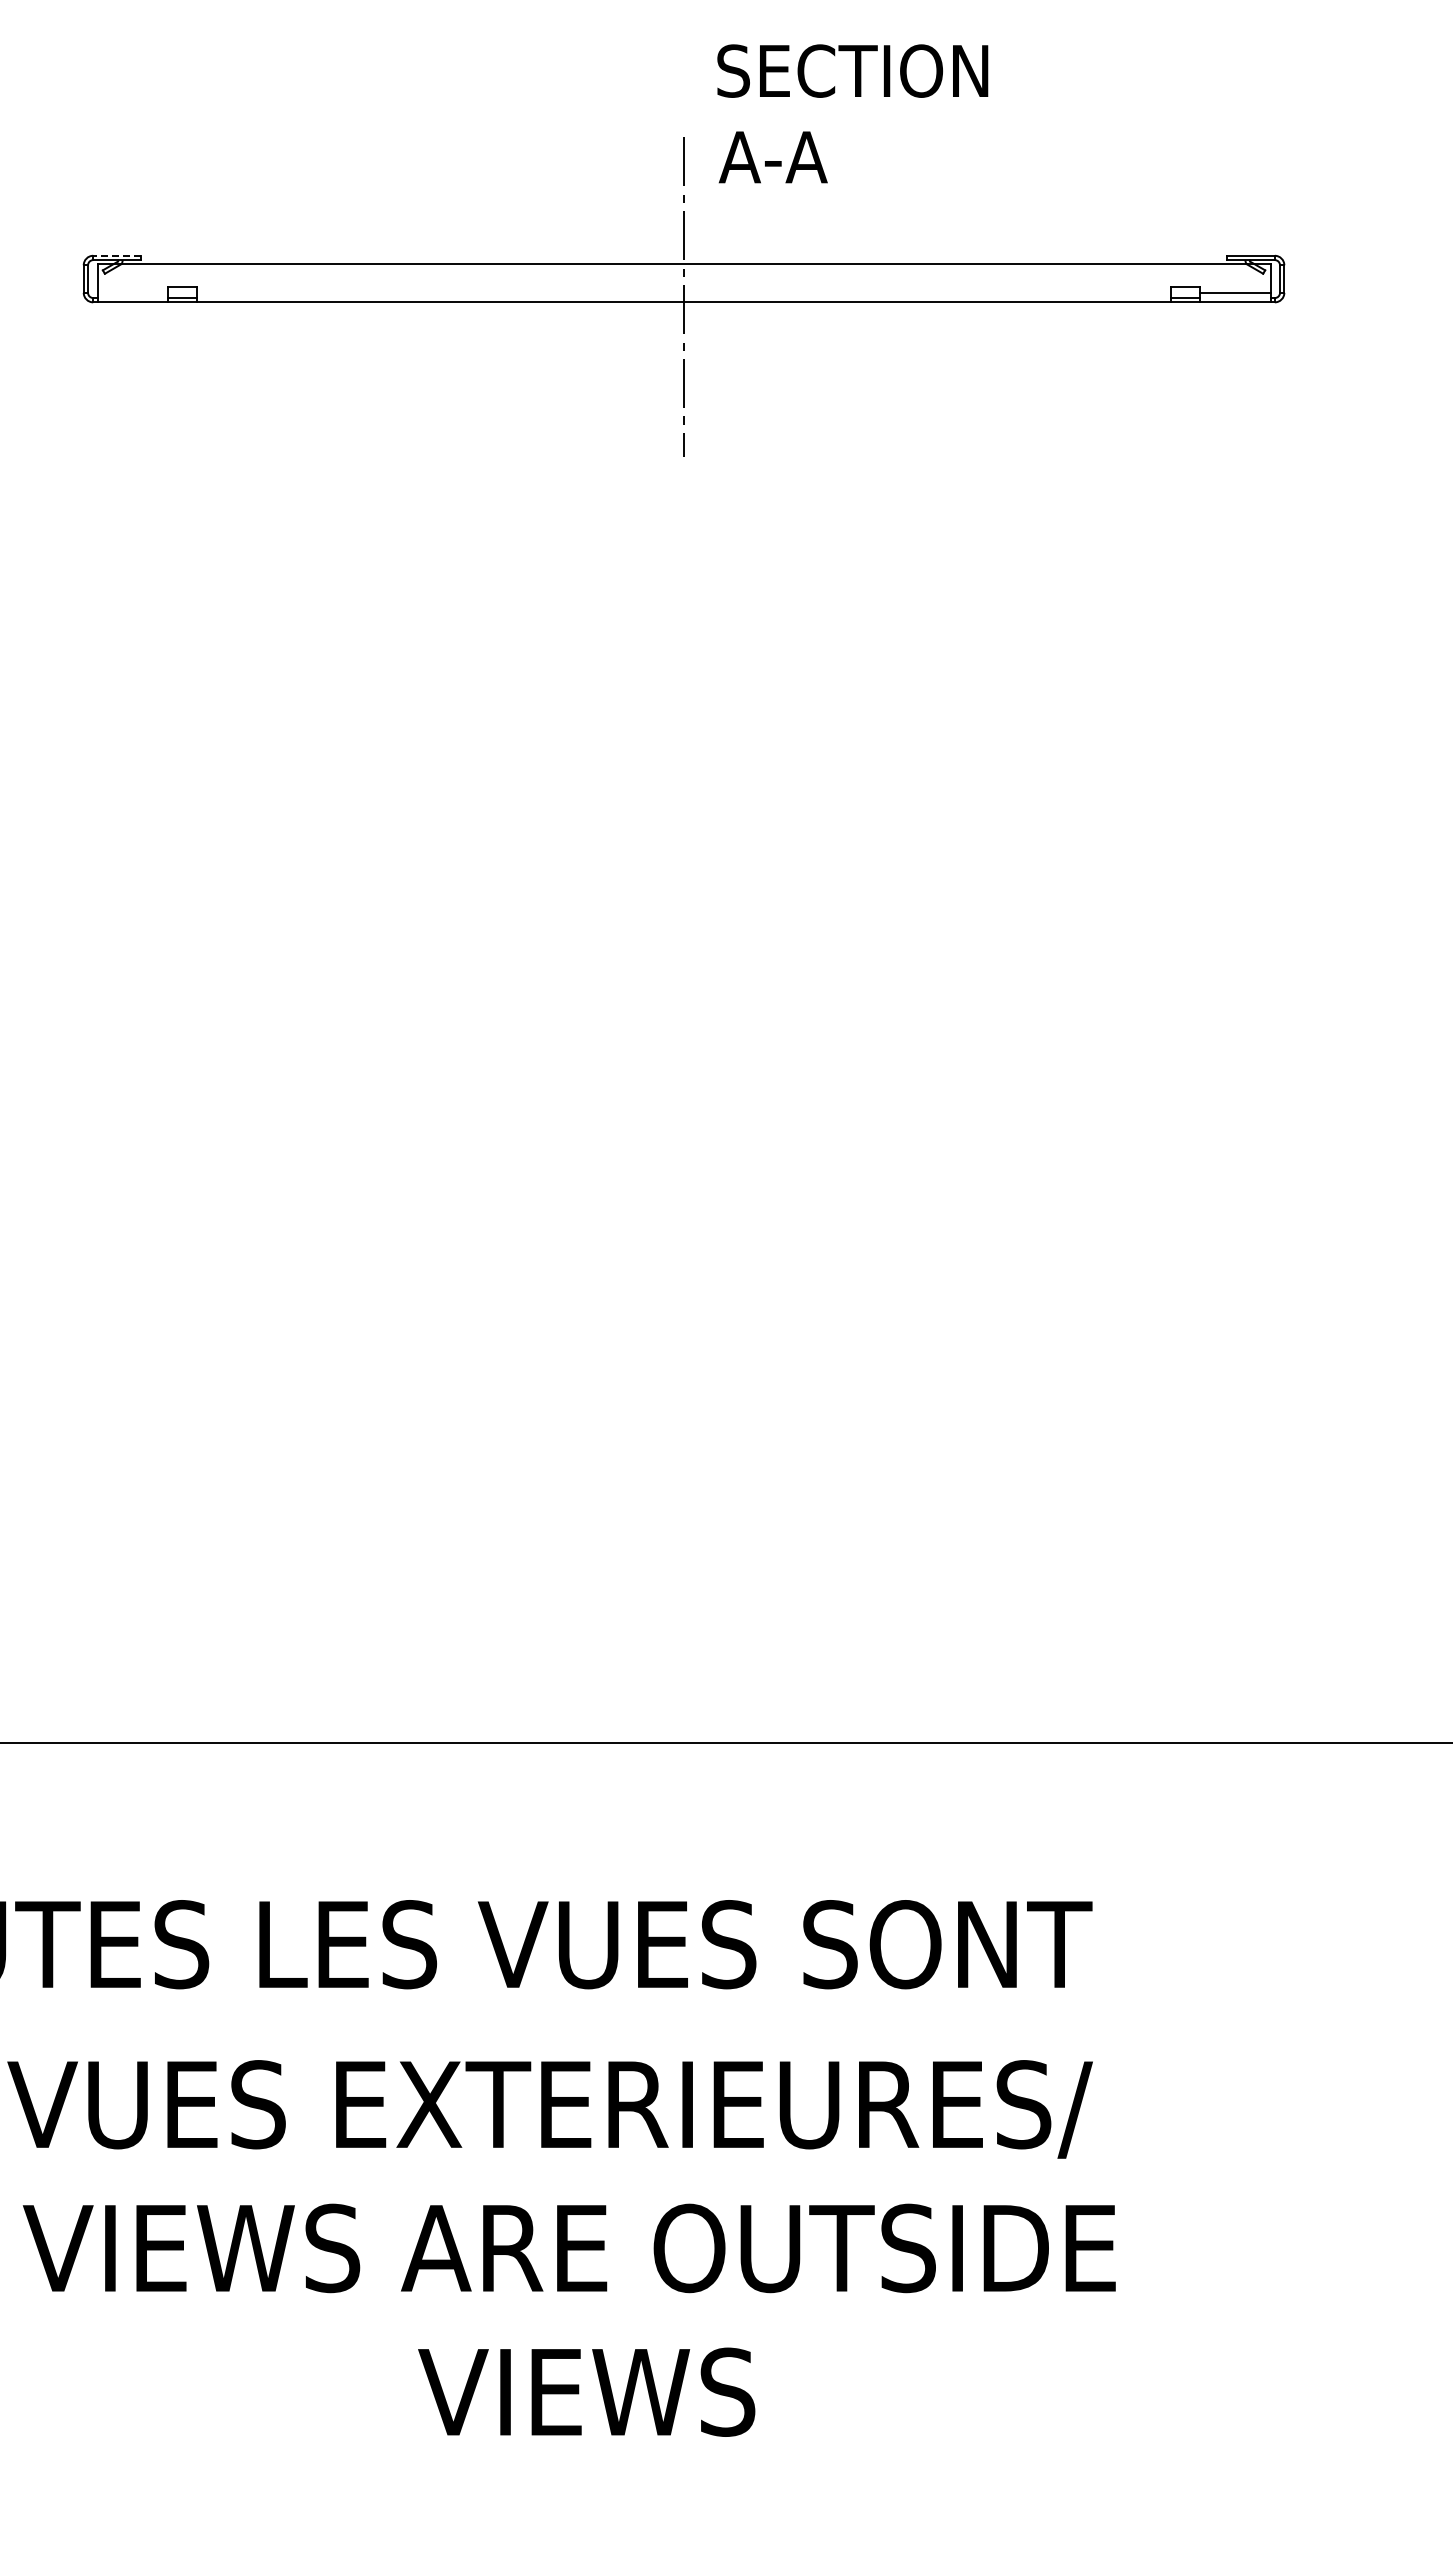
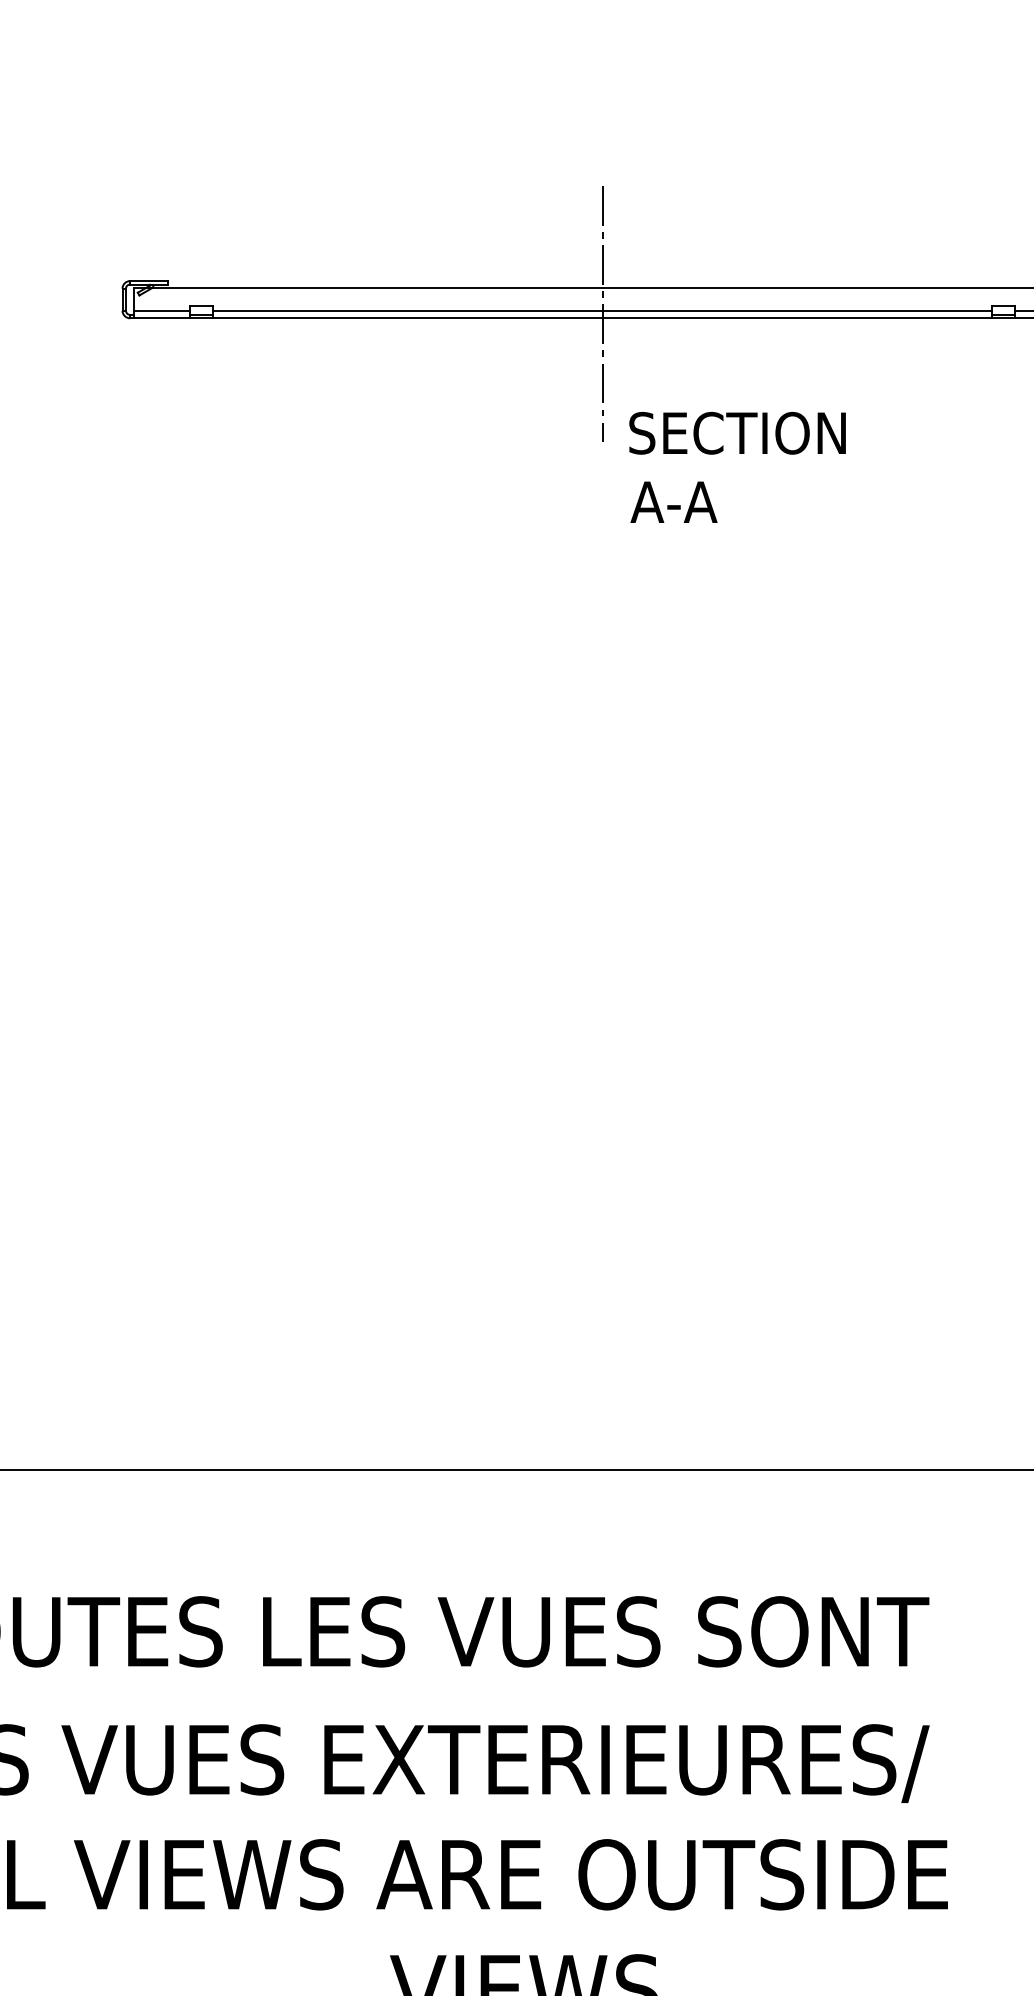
text: (852, 113) -> (737, 467), moved
line: (116, 255) -> (148, 280), dashed -> solid
line: (132, 292) -> (161, 310), added
line: (683, 292) -> (602, 310), added

